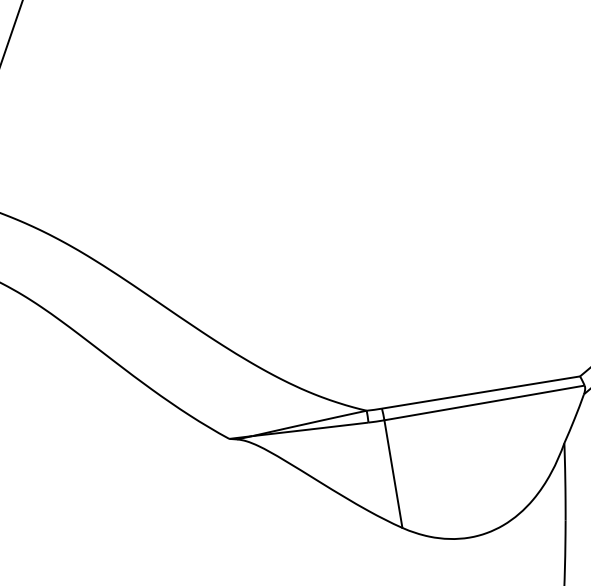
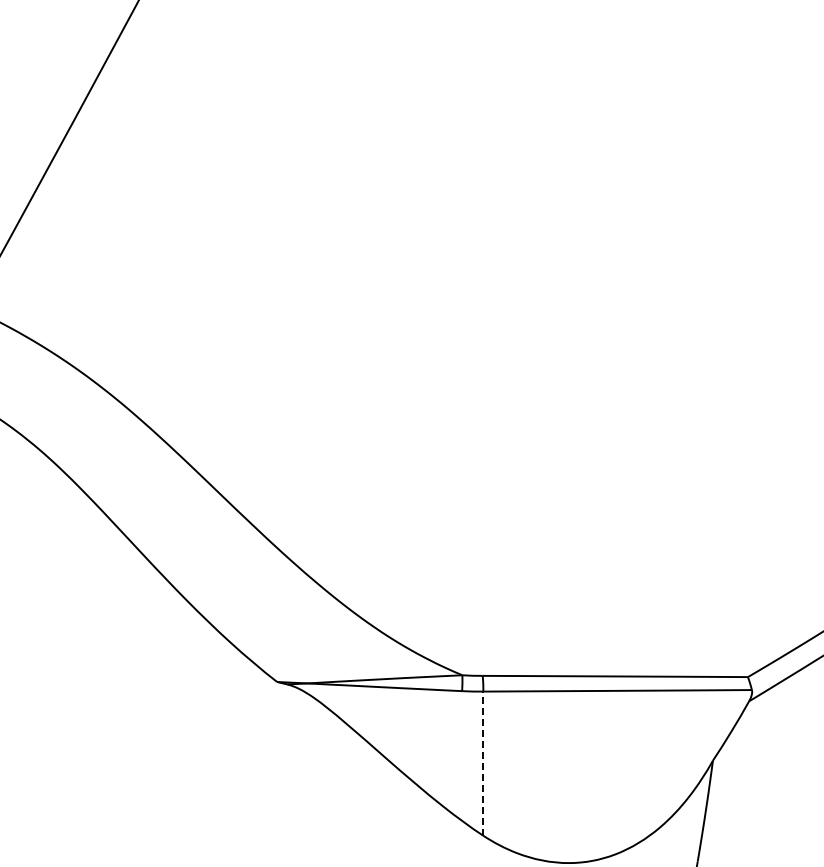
line: (393, 473) -> (483, 763), solid -> dashed

